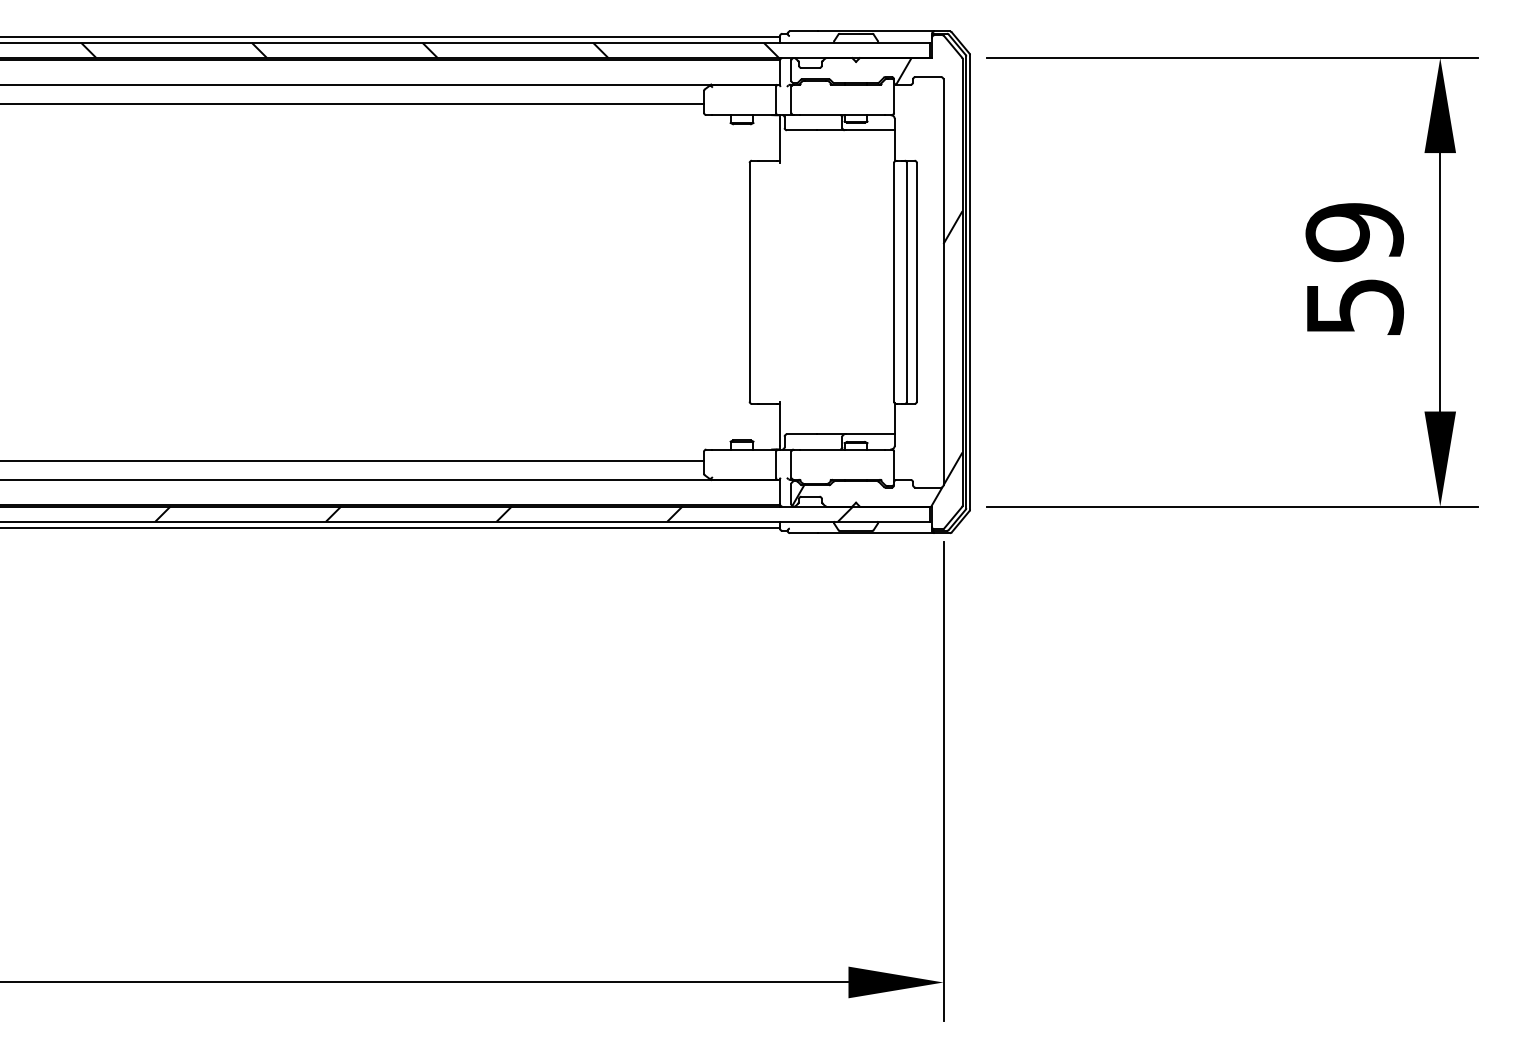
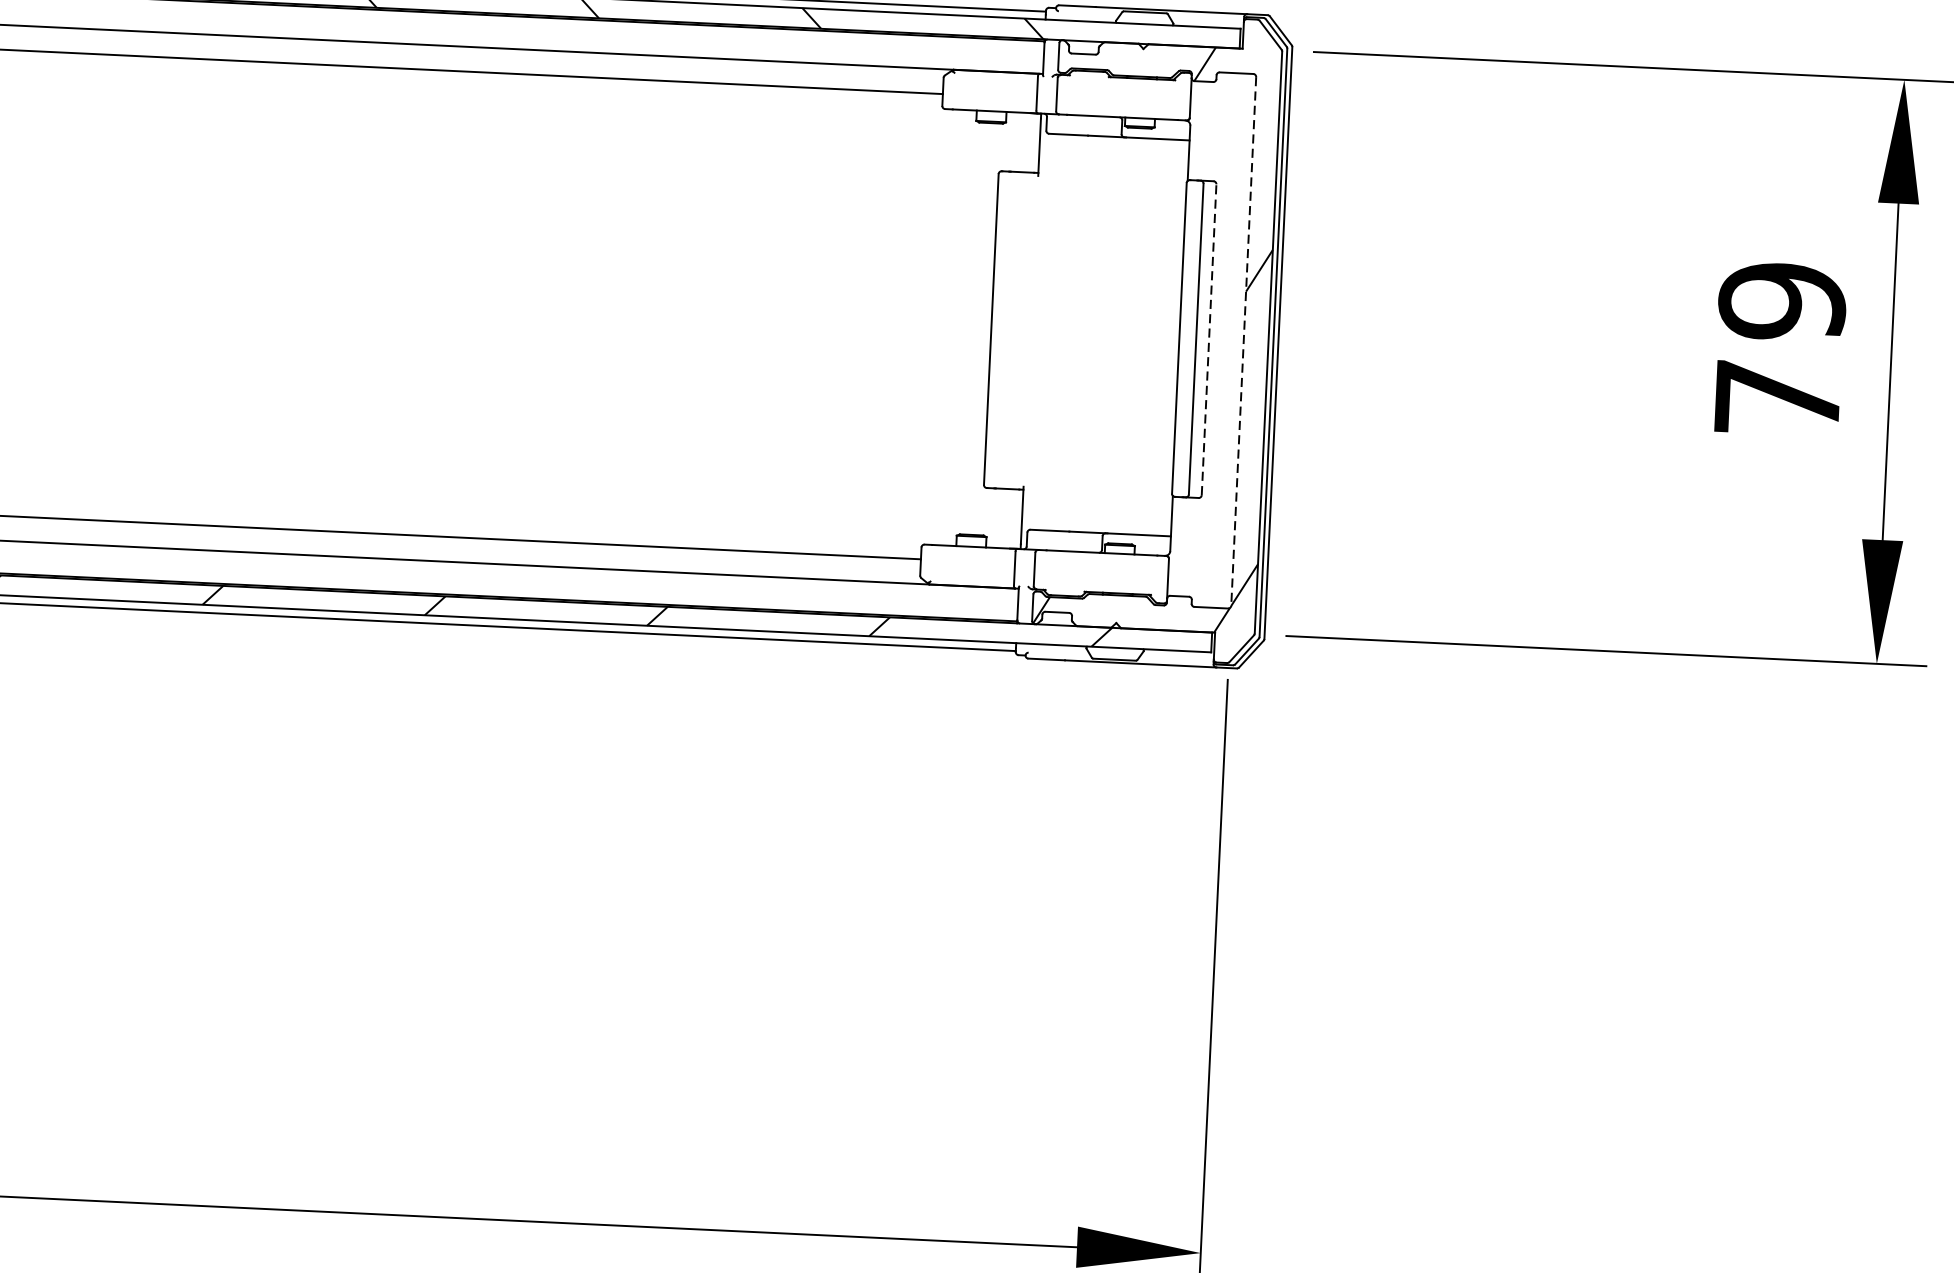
line: (916, 281) -> (1208, 338), solid -> dashed
line: (943, 282) -> (1243, 341), solid -> dashed
text: (1355, 306) -> (1778, 398), 59 -> 79

